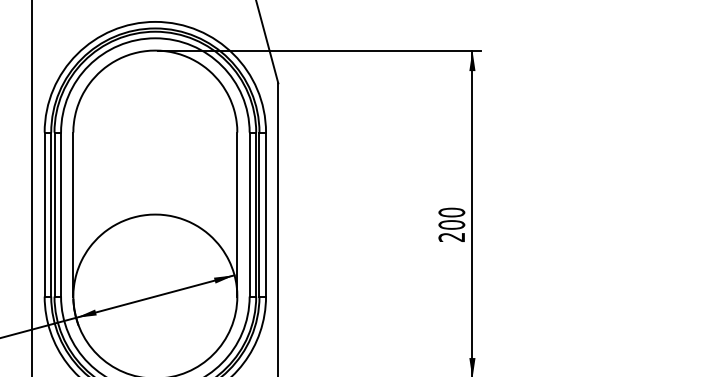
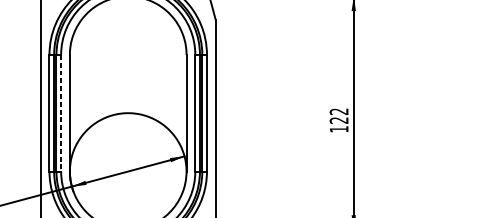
line: (61, 214) -> (61, 113), solid -> dashed
text: (451, 224) -> (338, 120), 200 -> 122

